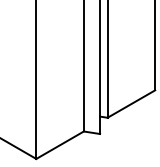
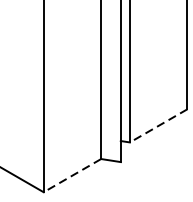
line: (130, 104) -> (157, 126), solid -> dashed
line: (59, 145) -> (71, 175), solid -> dashed

